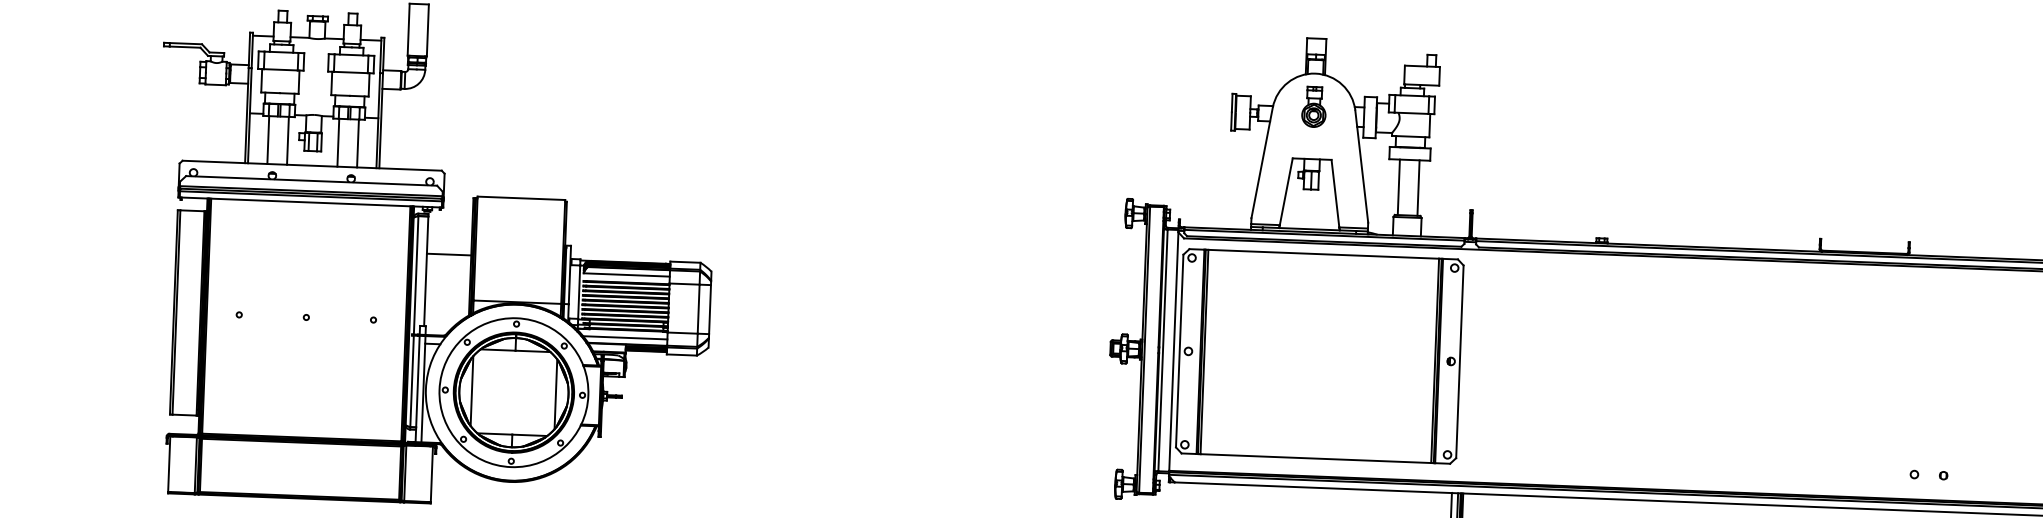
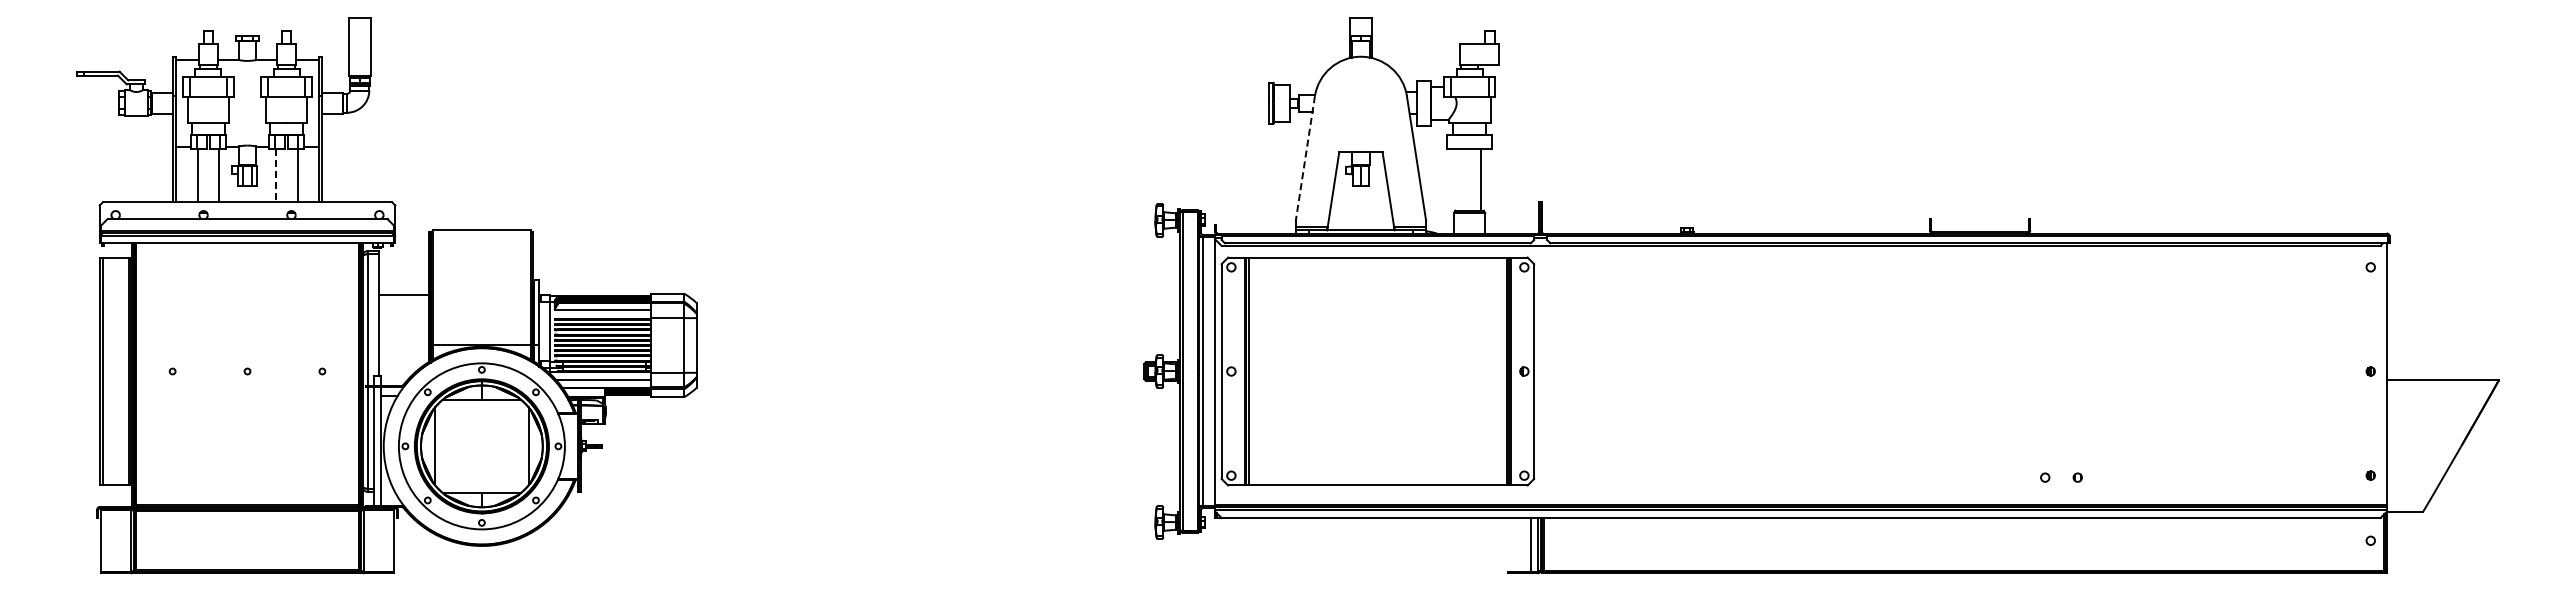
part: (1313, 107) -> (1360, 94), removed
line: (338, 142) -> (275, 175), solid -> dashed
line: (1262, 162) -> (1305, 158), solid -> dashed
line: (1398, 187) -> (1458, 179), removed

